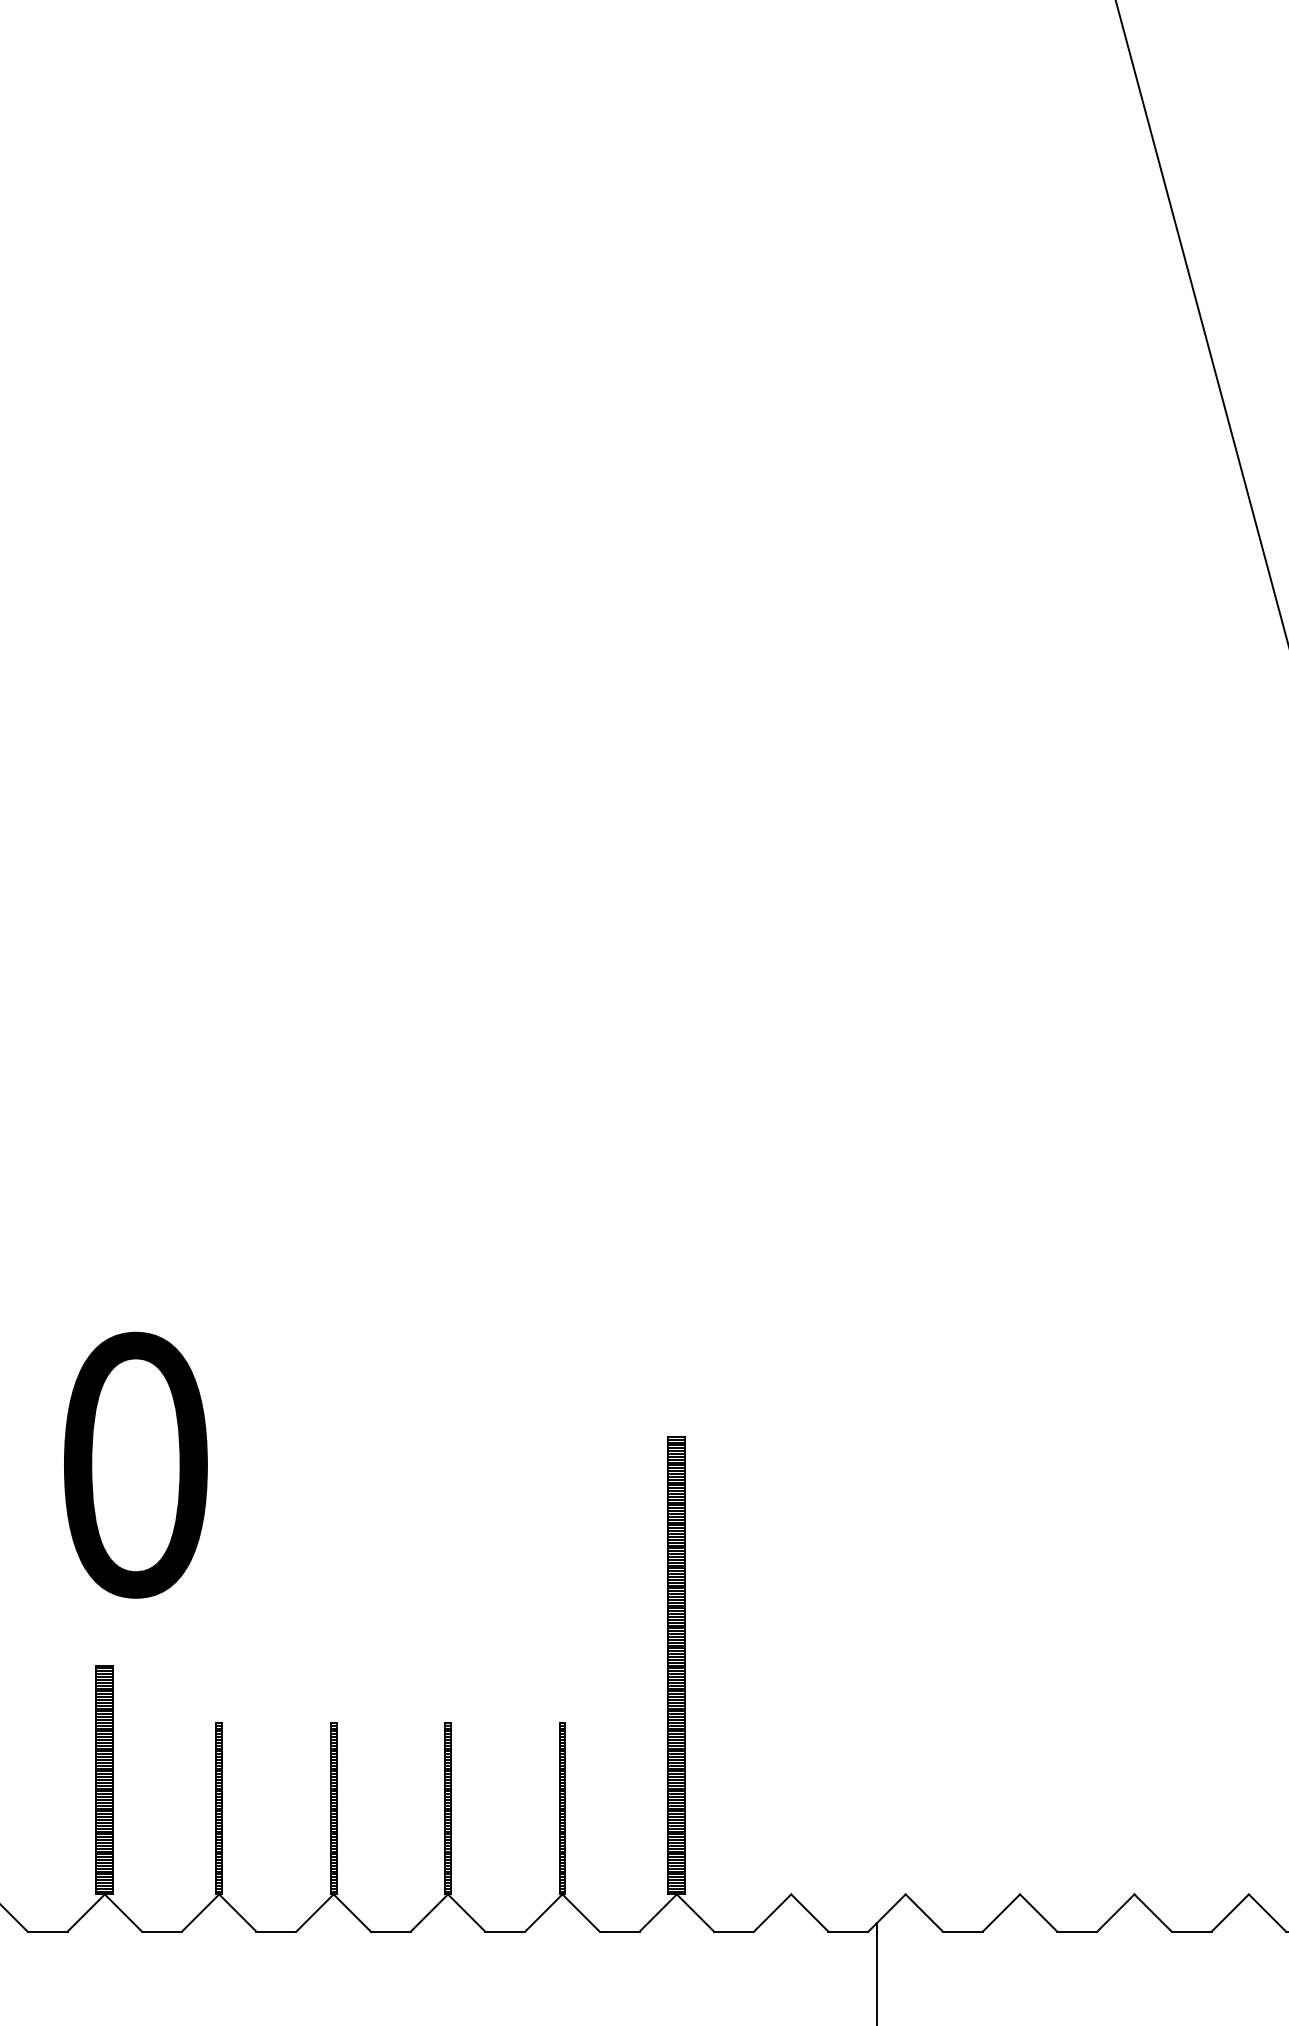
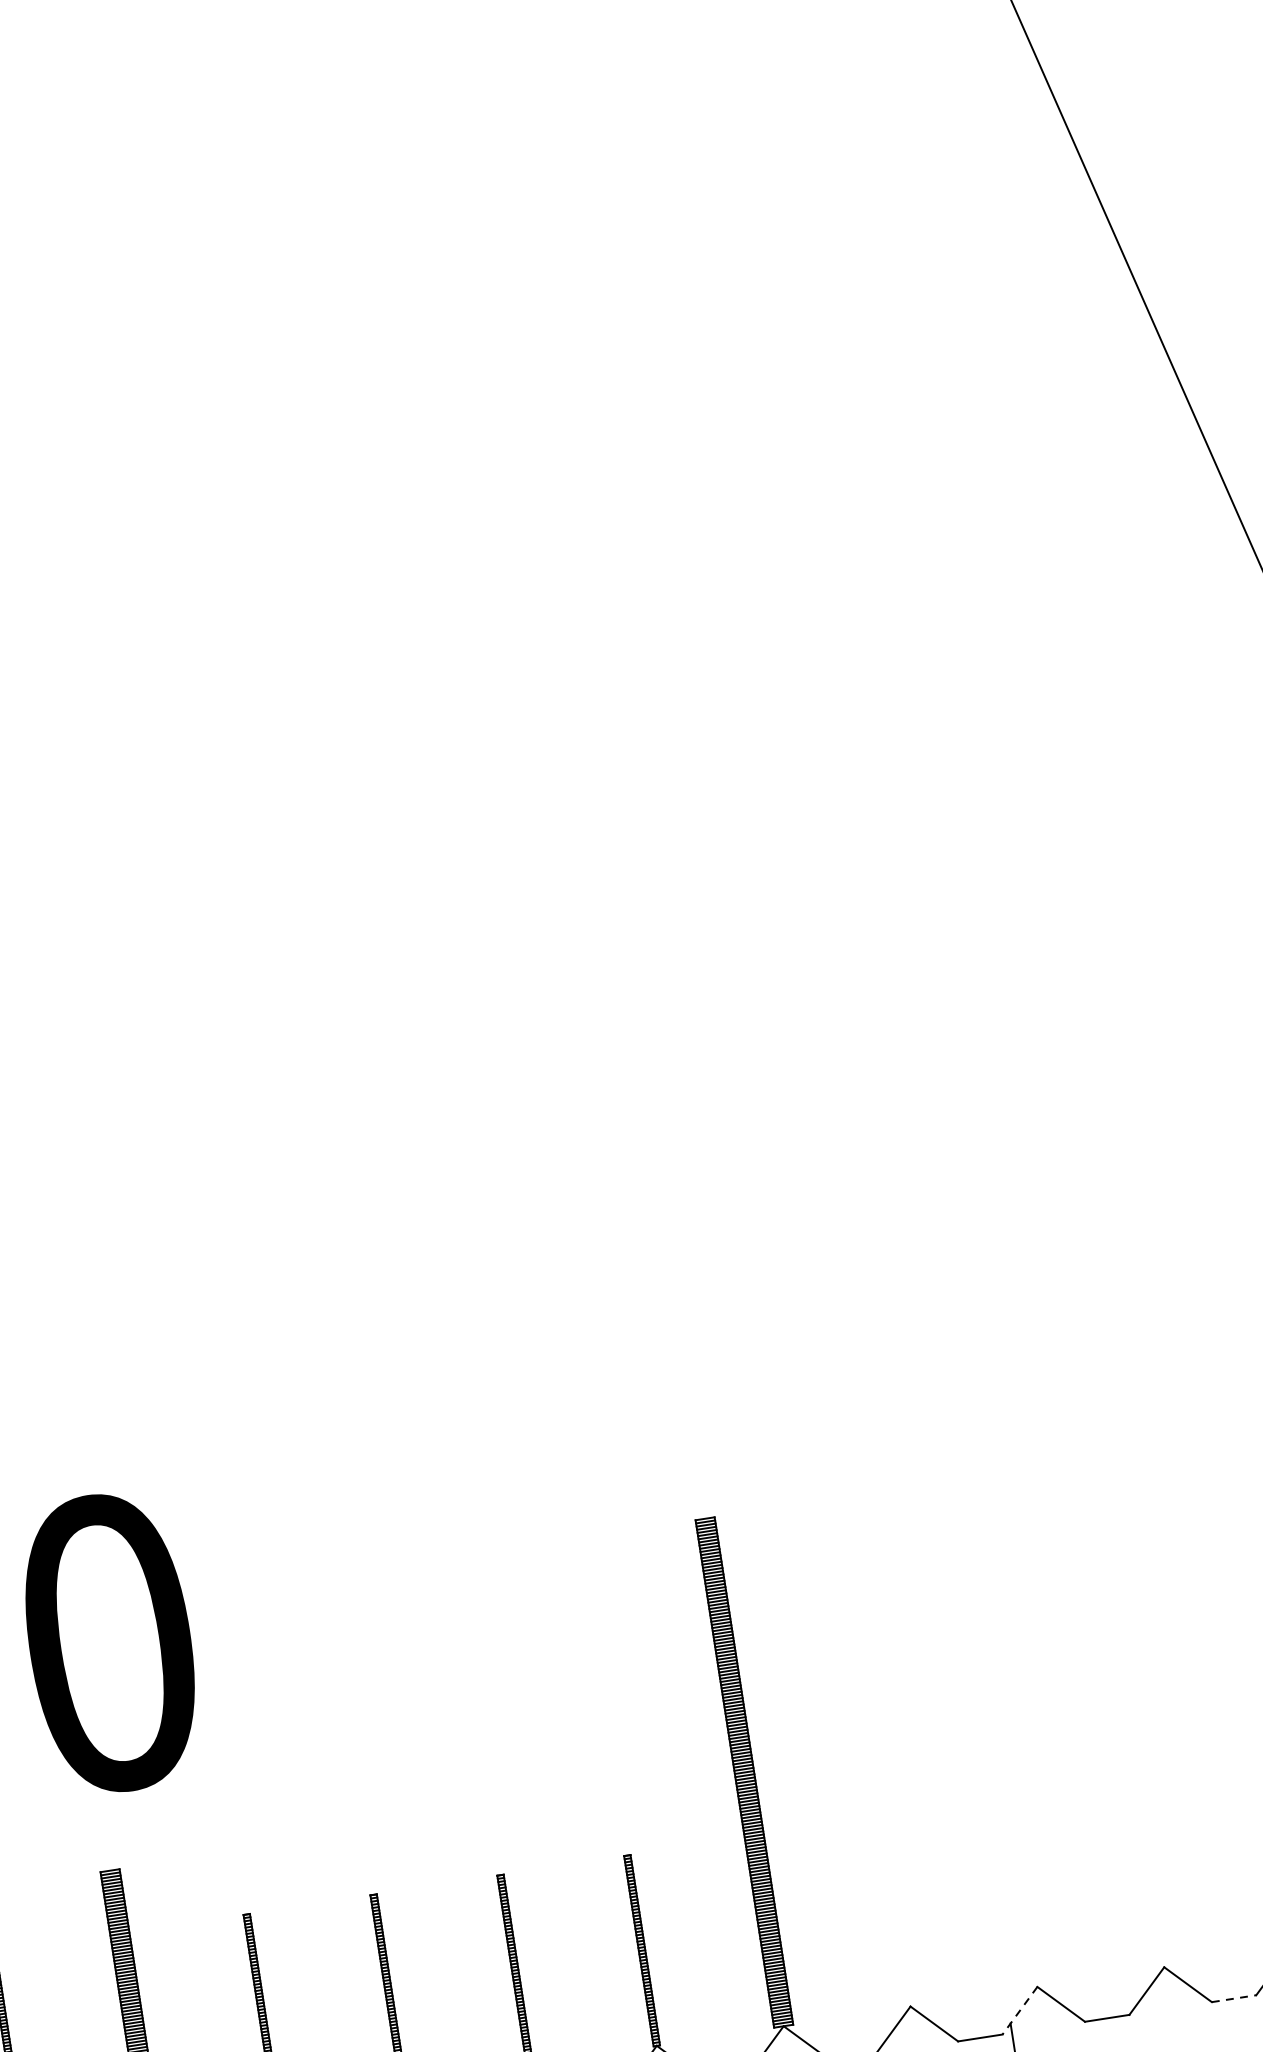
line: (886, 1913) -> (1019, 2011), solid -> dashed
line: (1077, 1931) -> (1234, 1998), solid -> dashed

